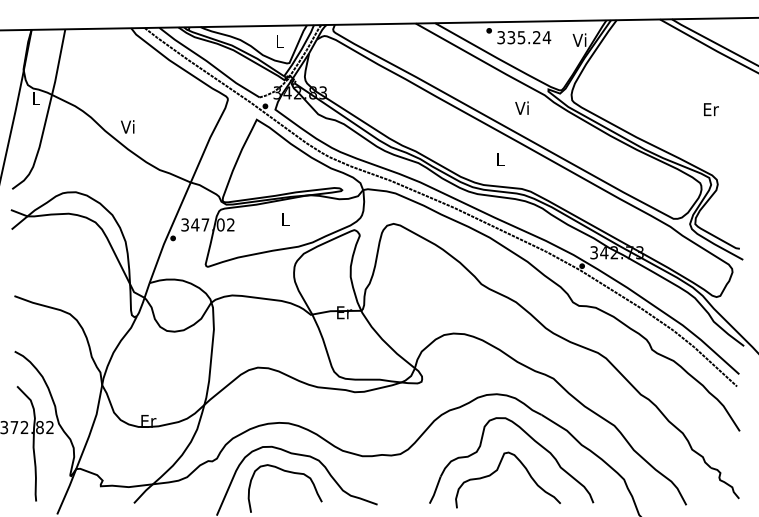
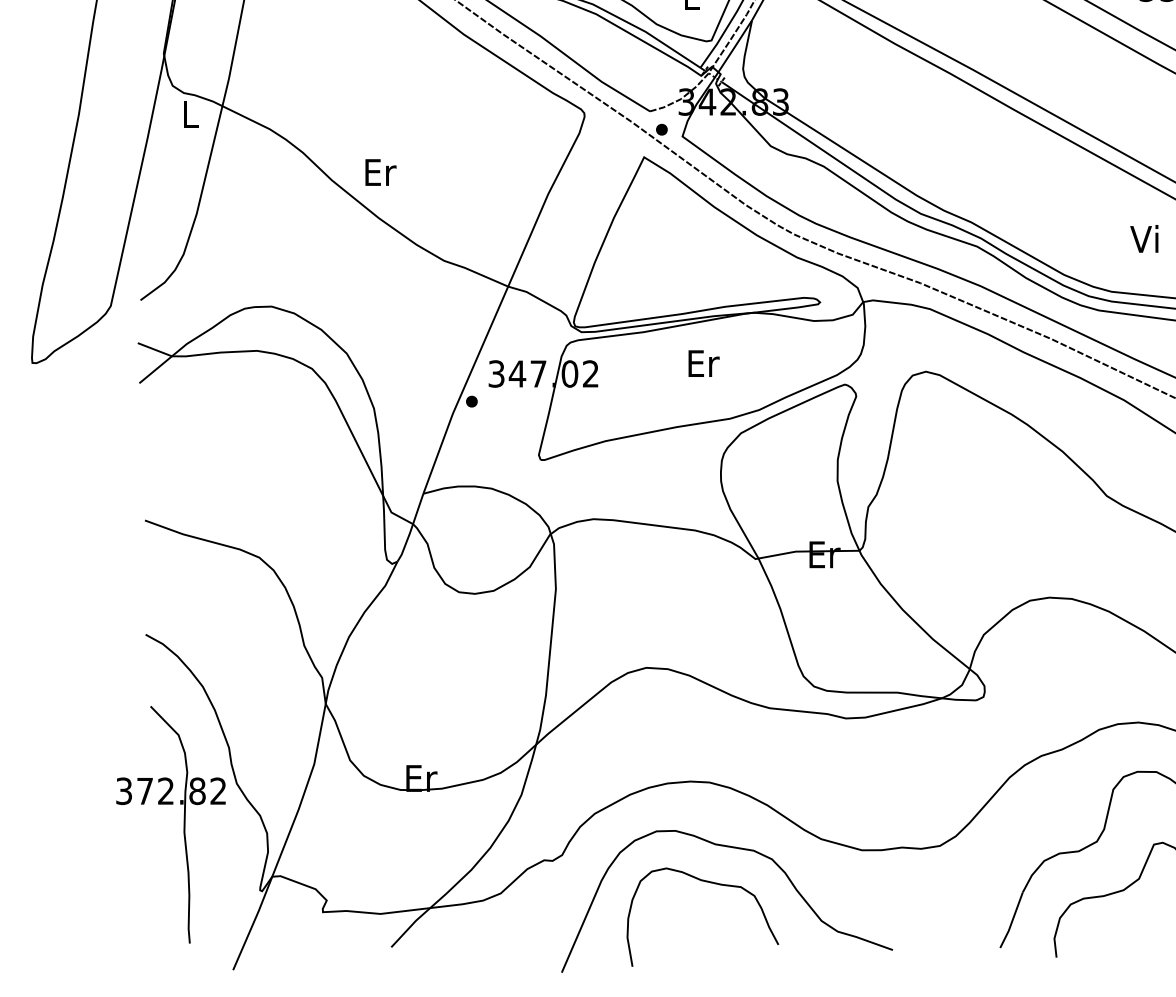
text: (128, 126) -> (379, 171), Vi -> Er
text: (499, 159) -> (1144, 239), L -> Vi
text: (285, 219) -> (703, 362), L -> Er

